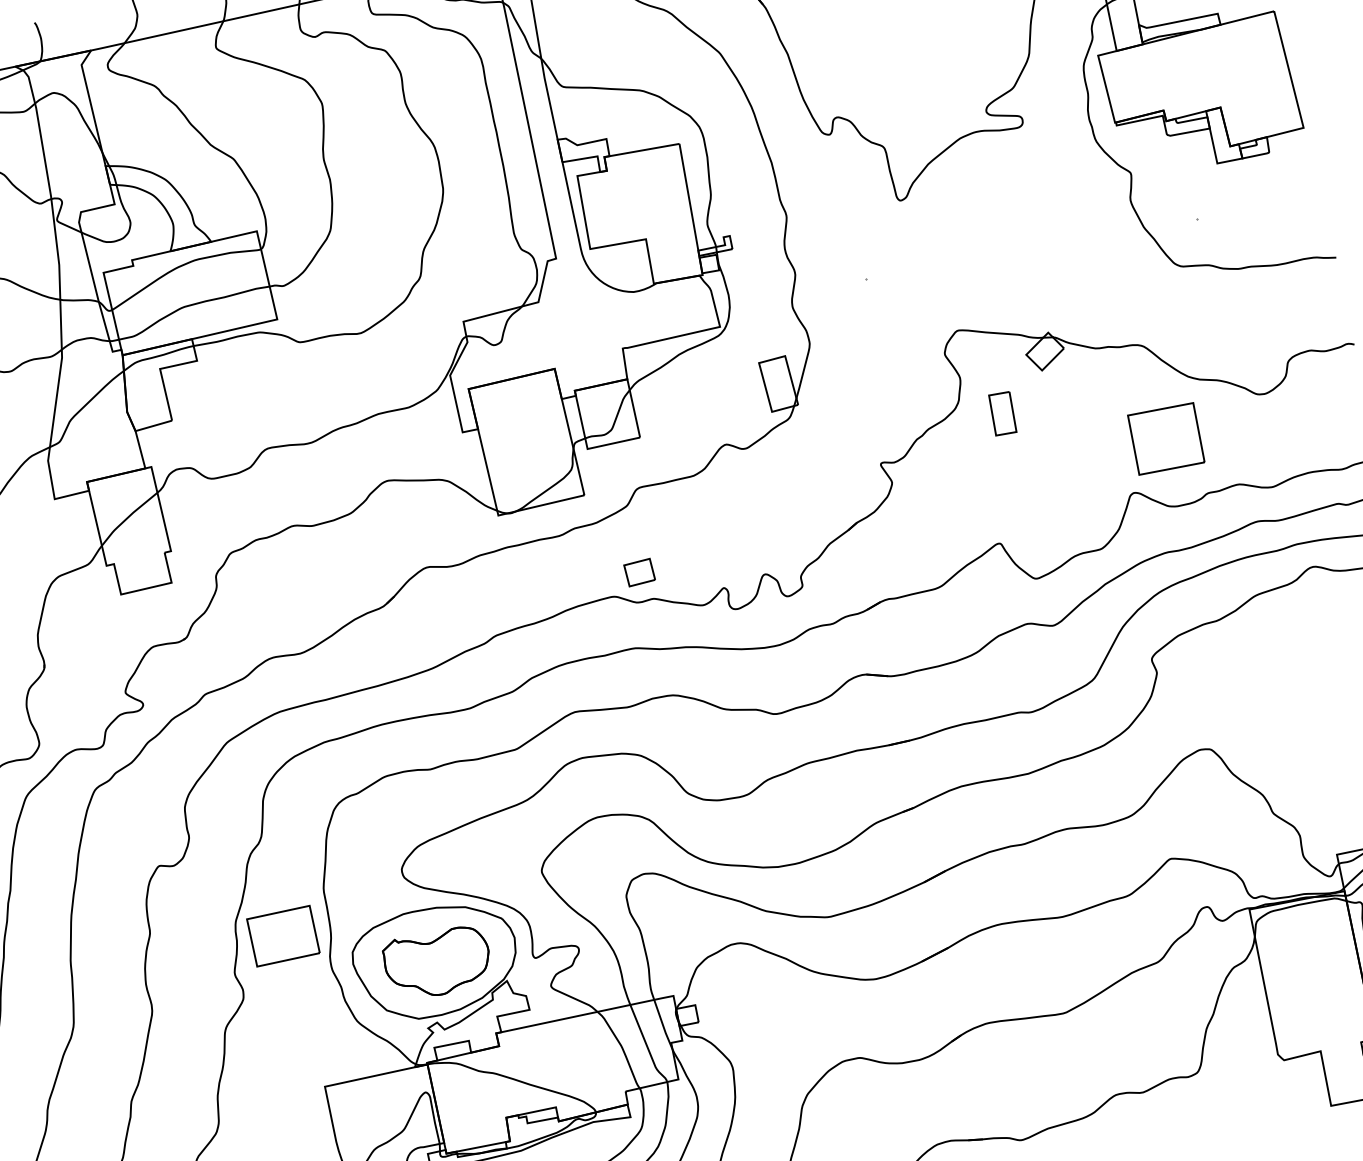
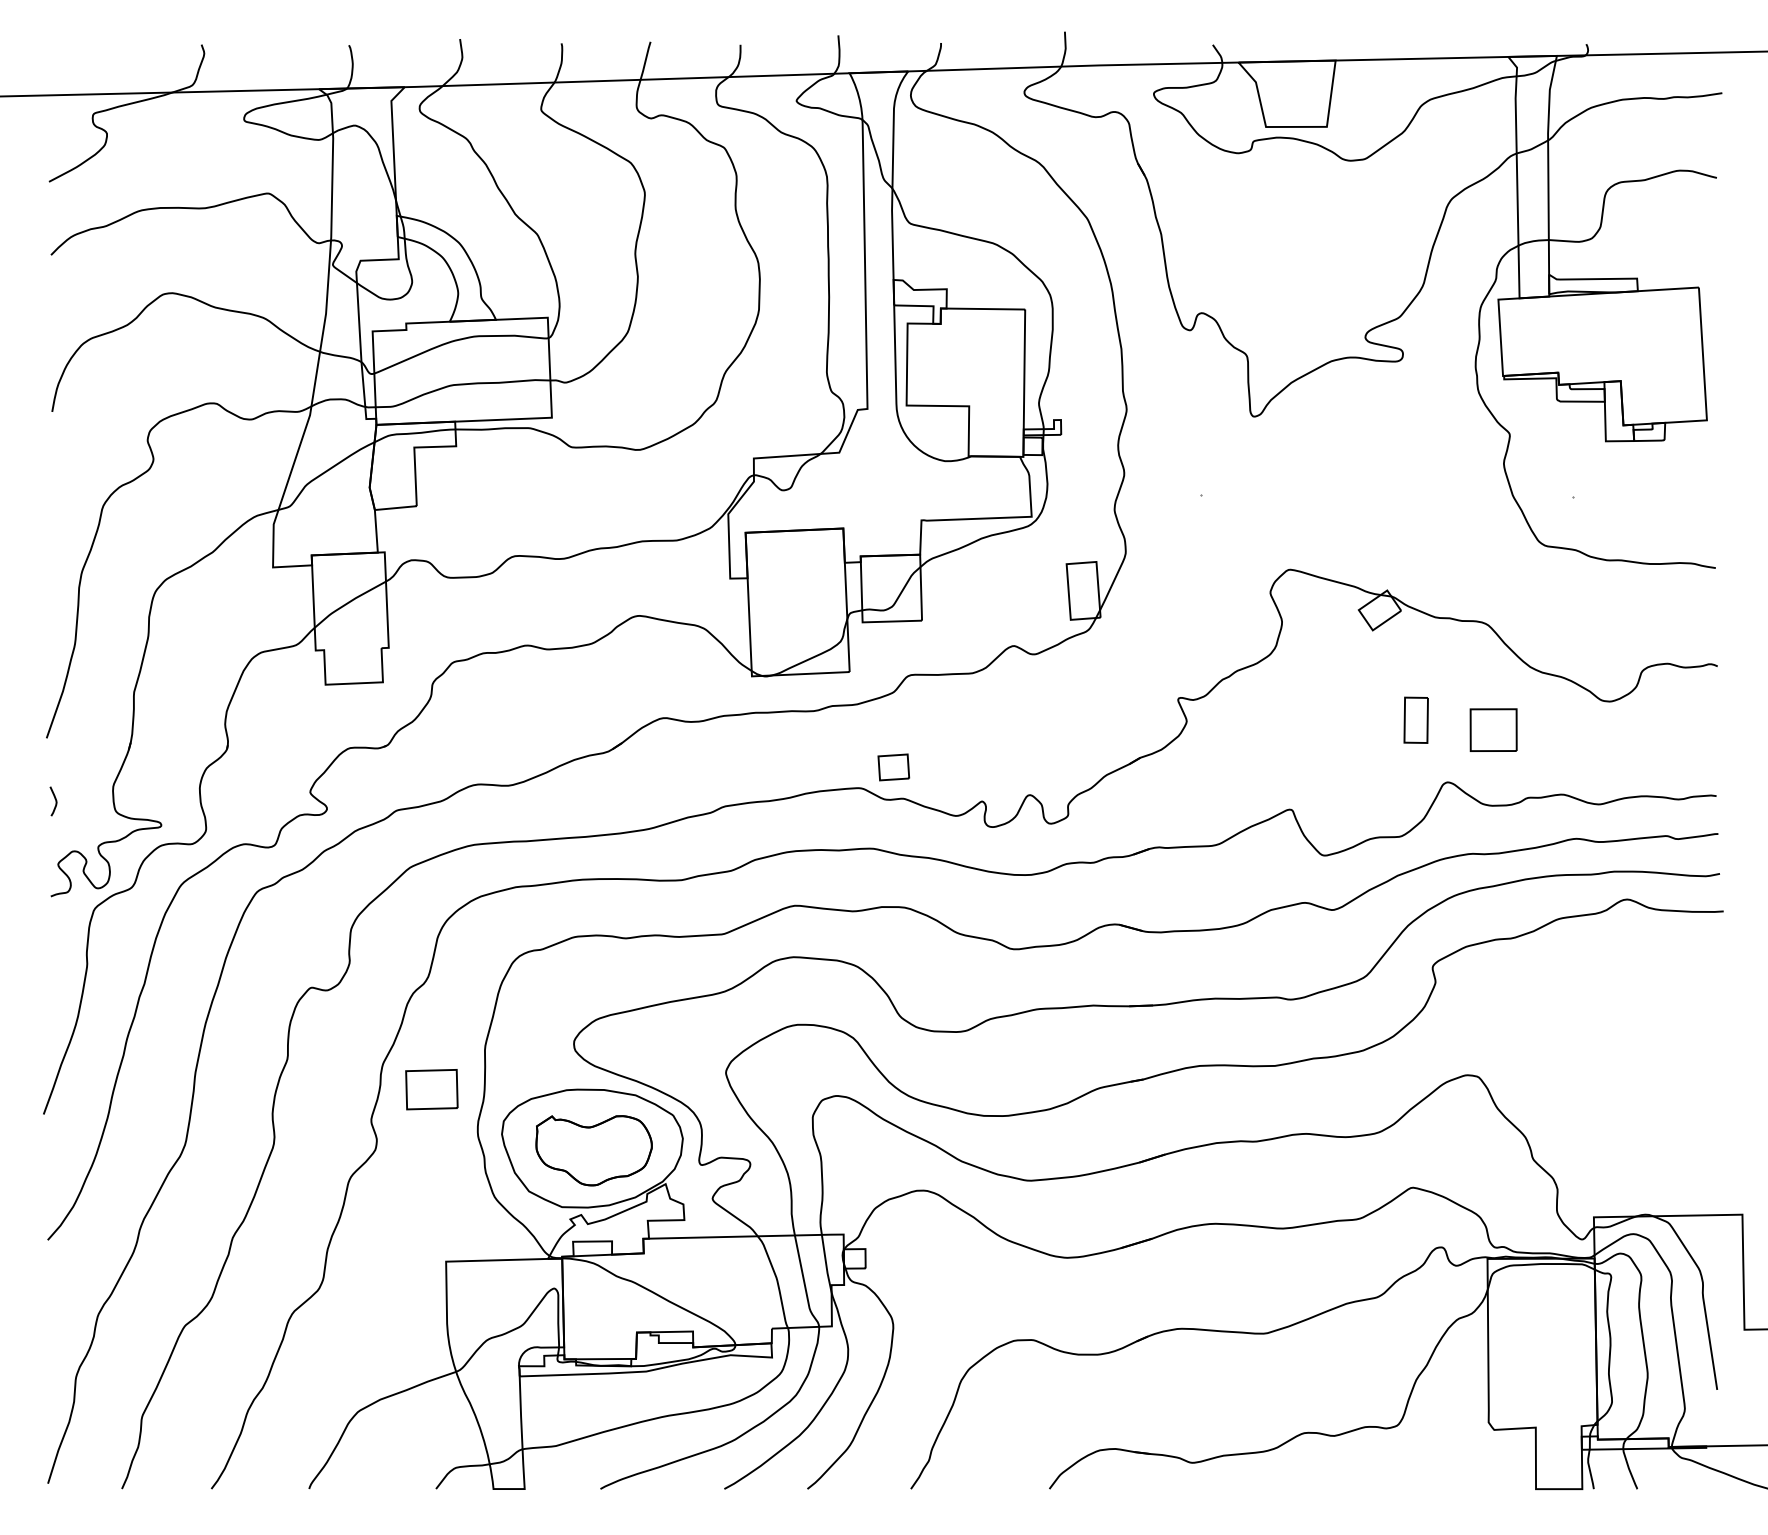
part: (1002, 413) -> (1415, 719), moved
part: (1165, 438) -> (1493, 729), size x0.62
part: (283, 936) -> (431, 1089), size x0.71

